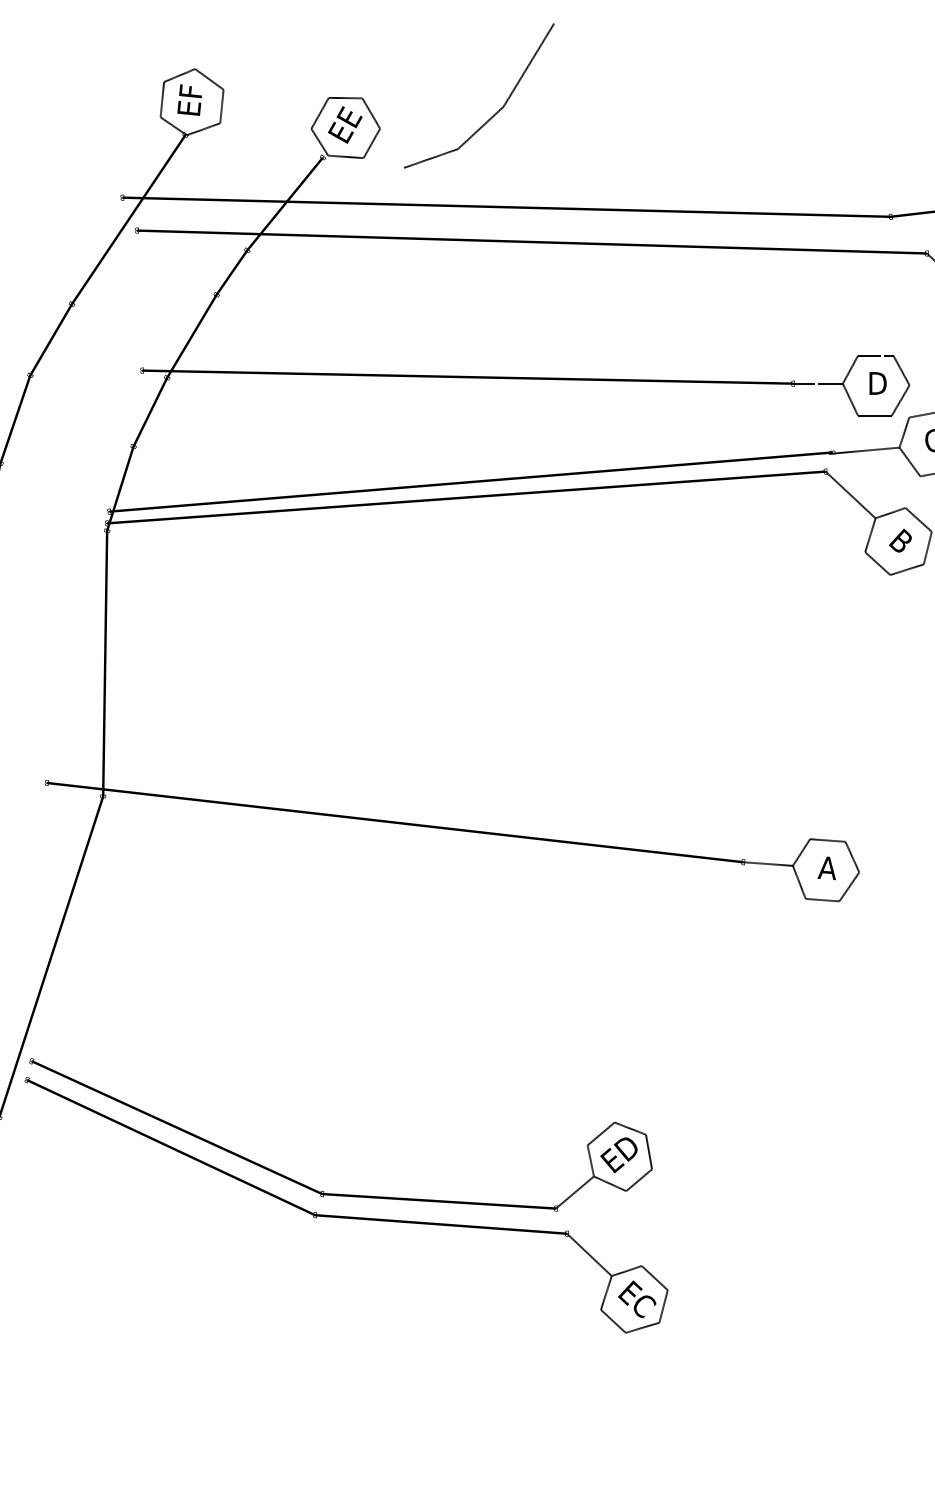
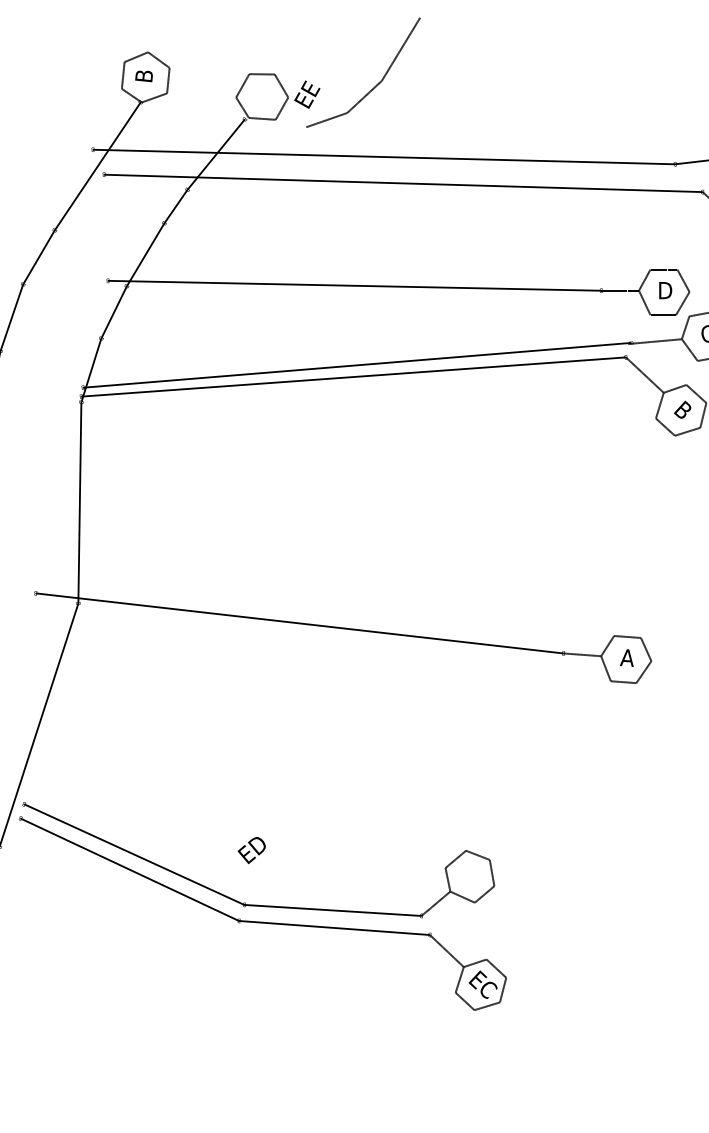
text: (189, 99) -> (143, 75), EF -> B
text: (345, 124) -> (307, 94), moved
text: (618, 1155) -> (251, 850), moved

